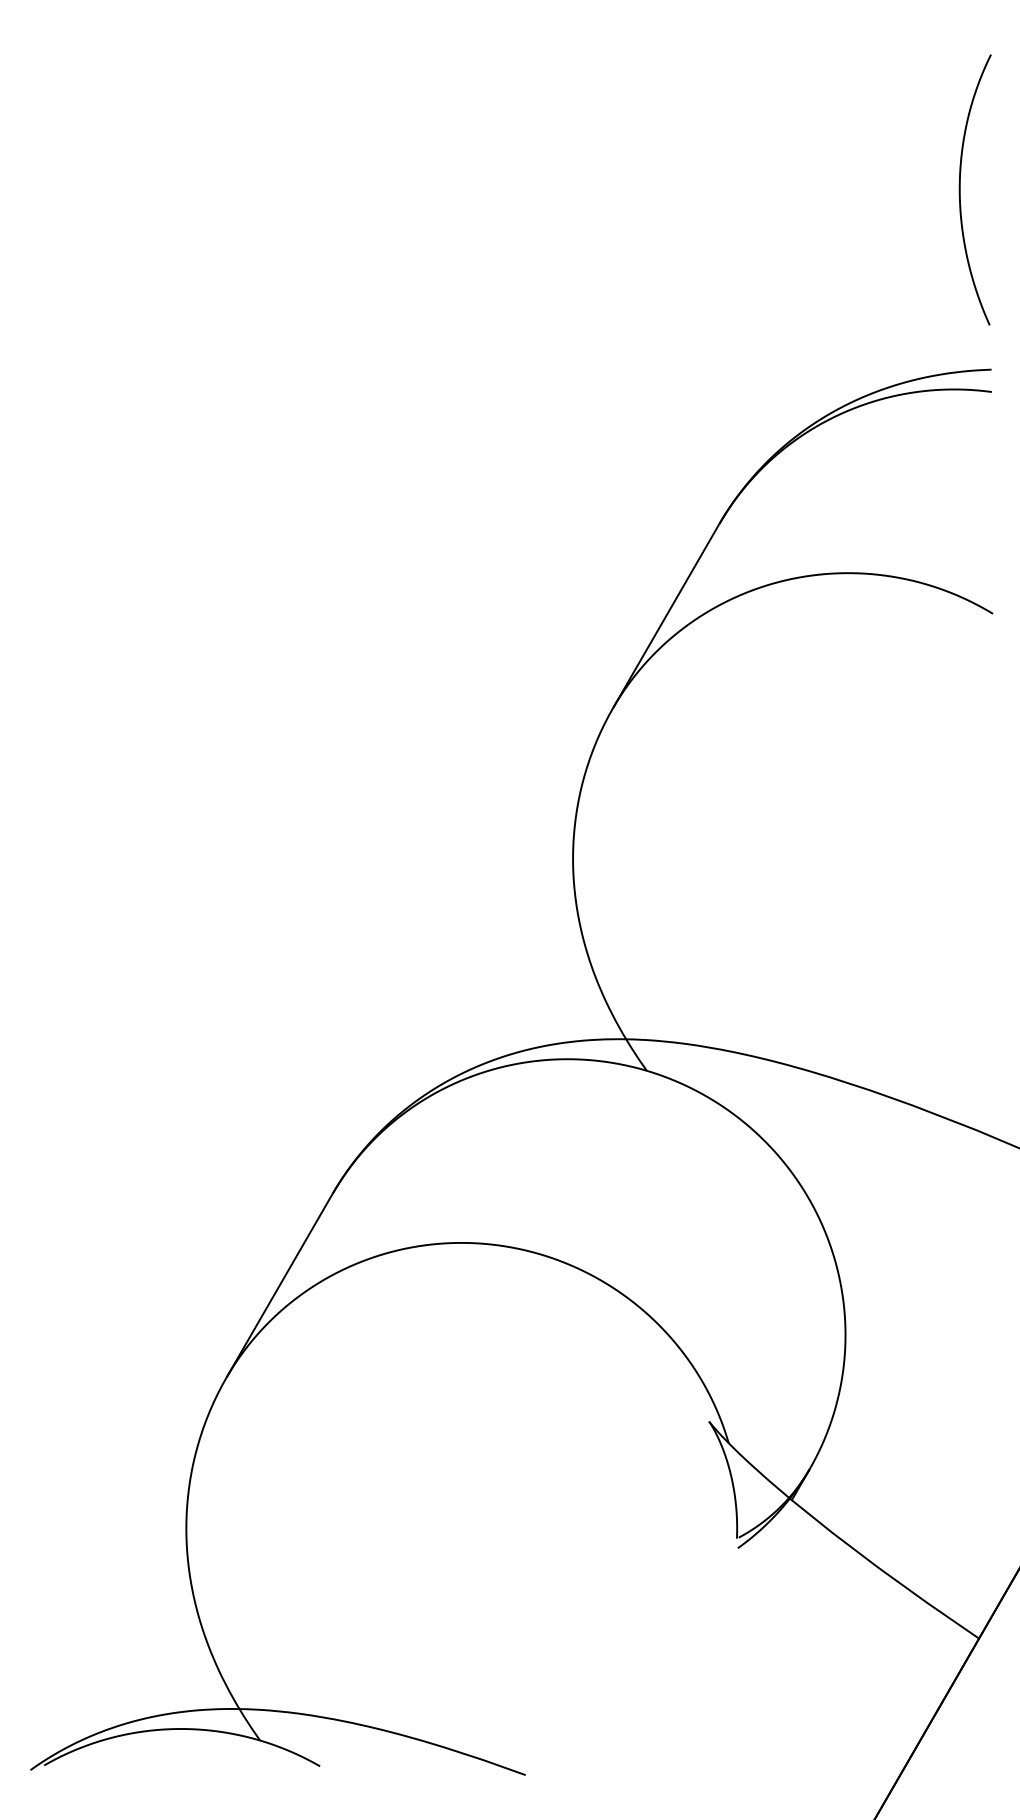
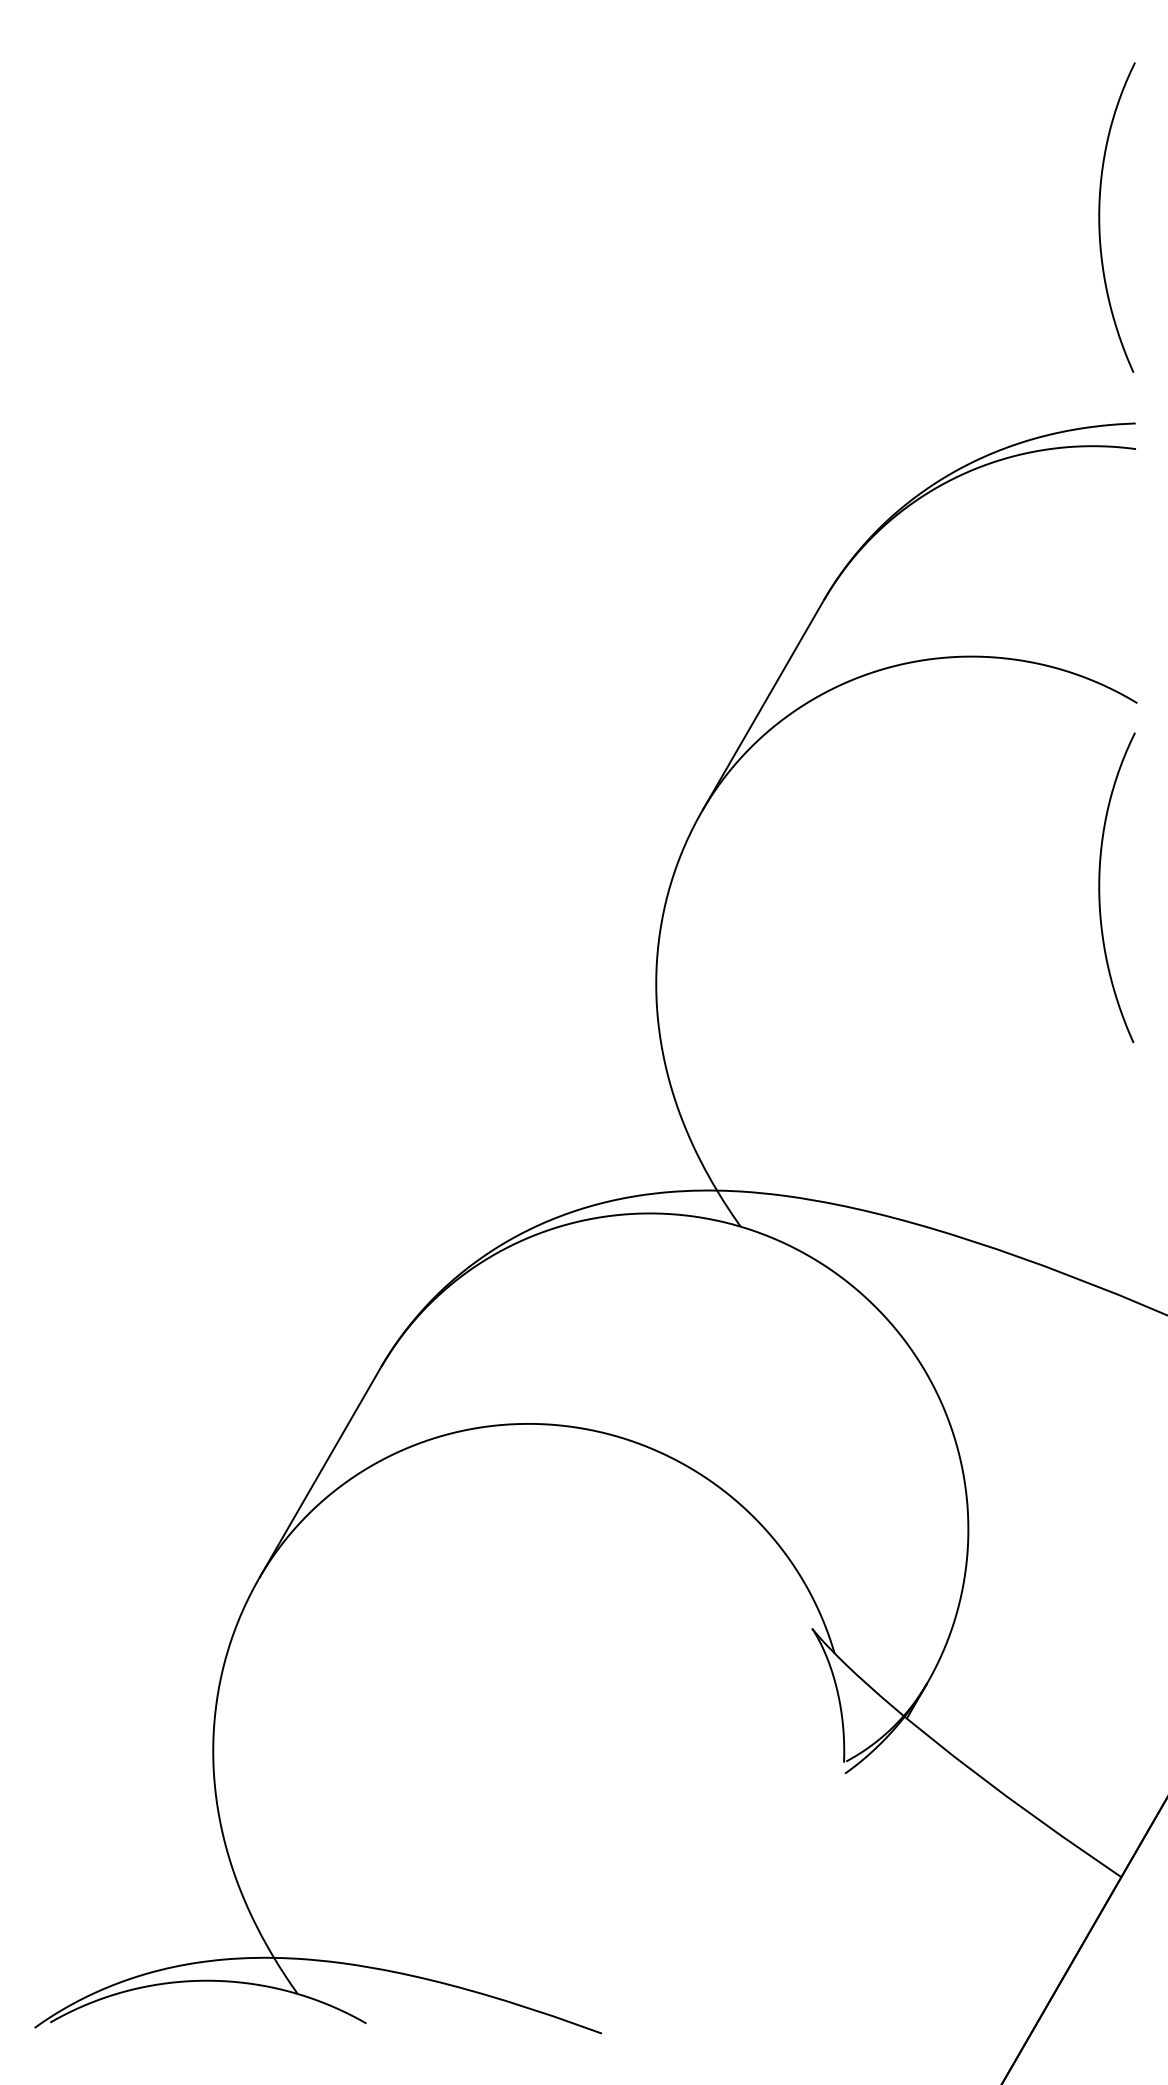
curve: (960, 774) -> (1100, 887), added

